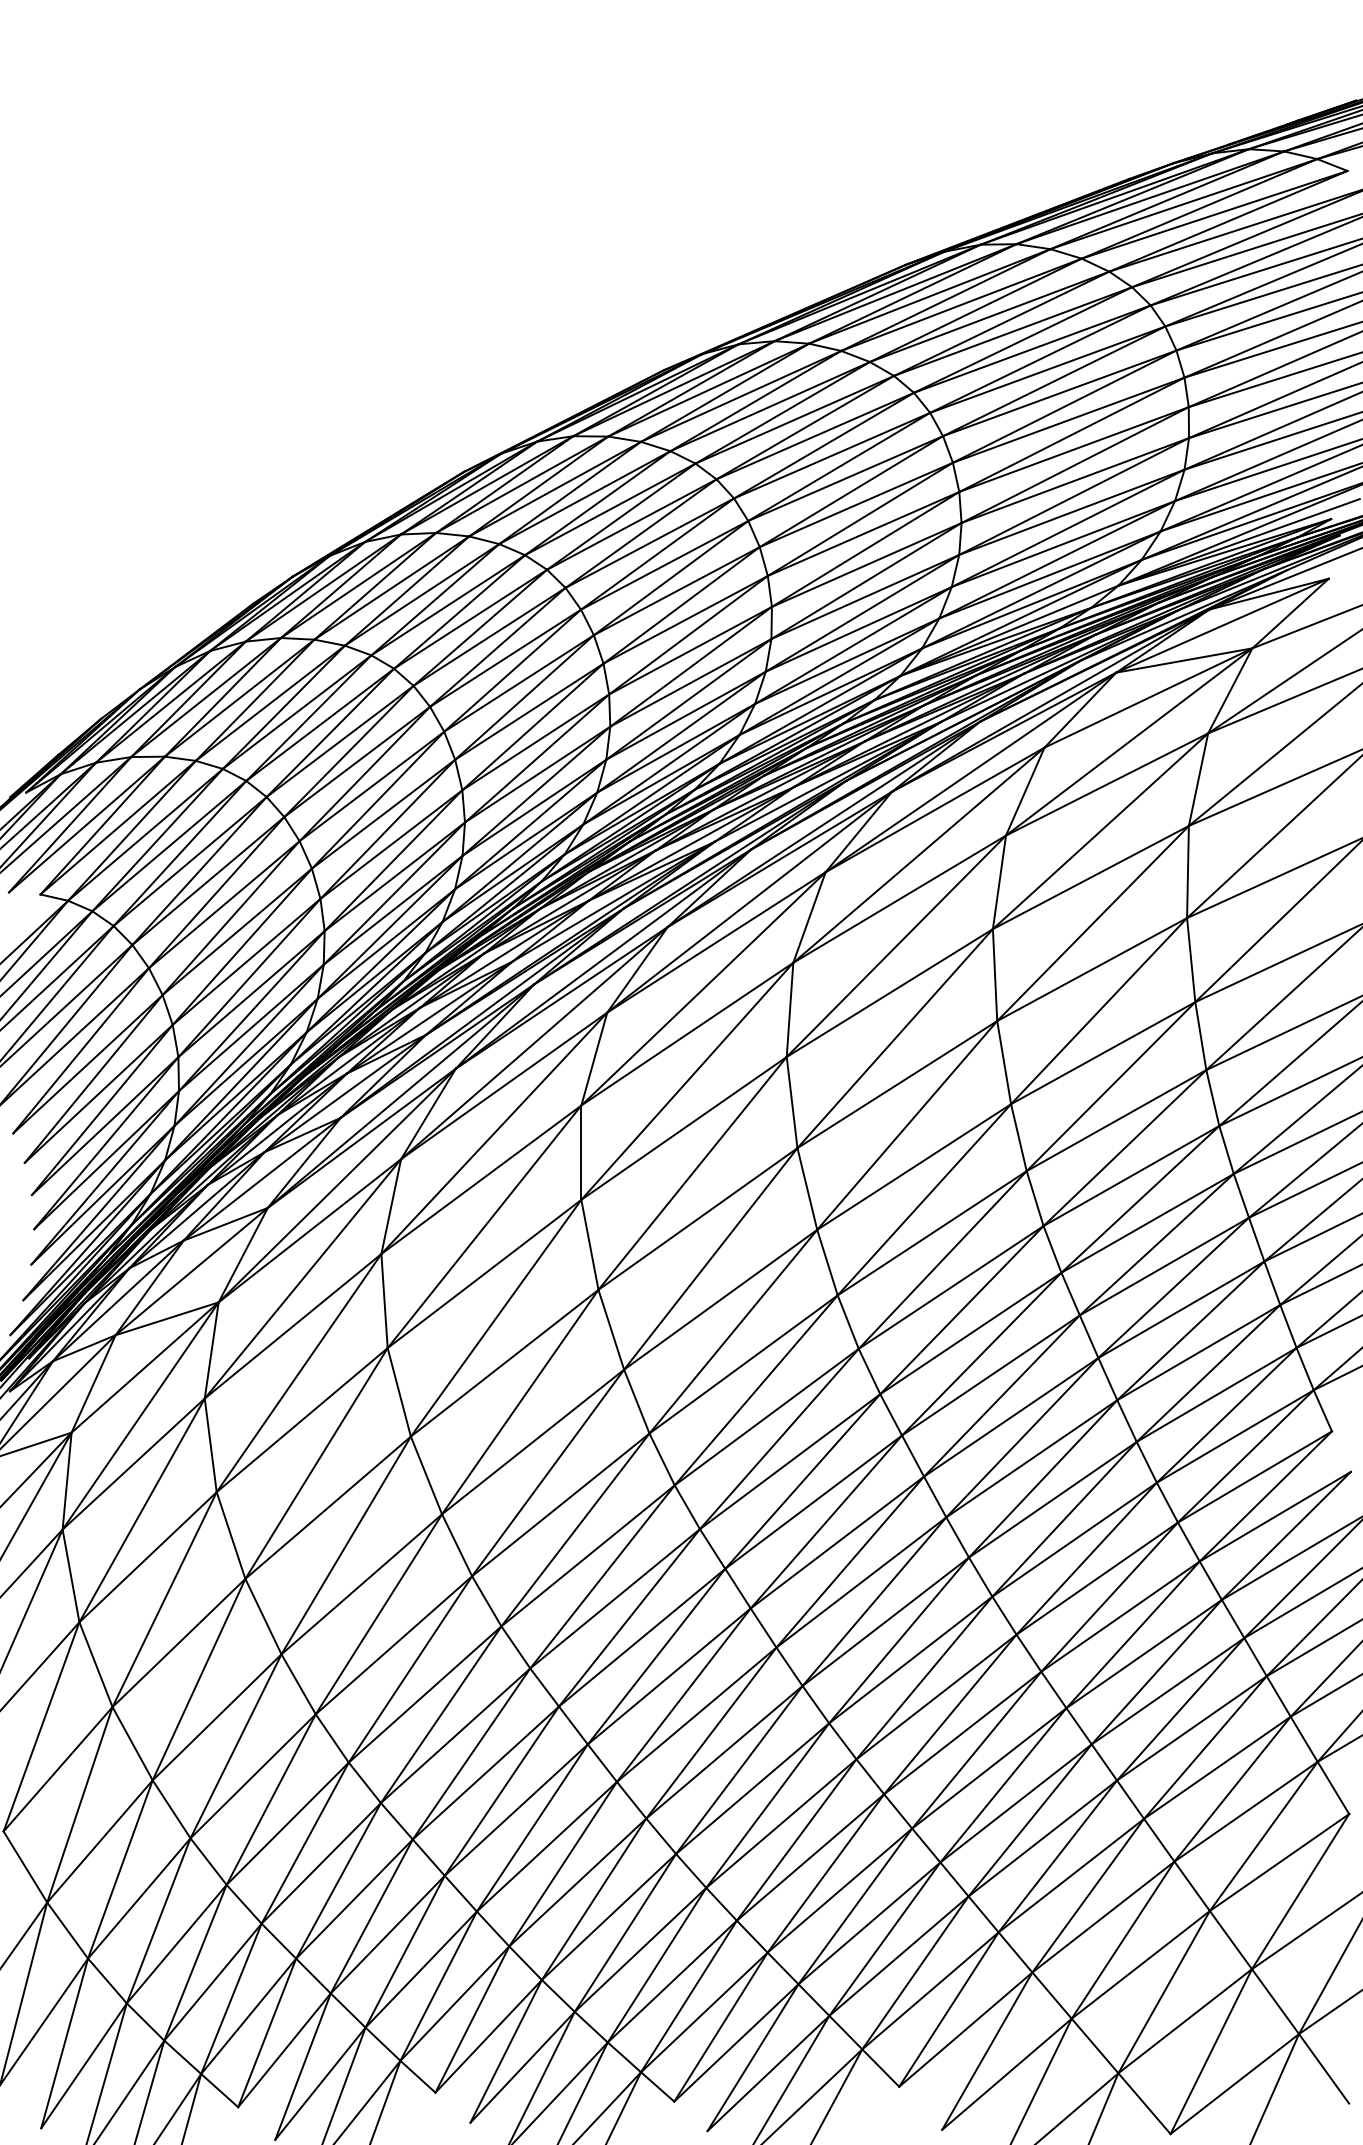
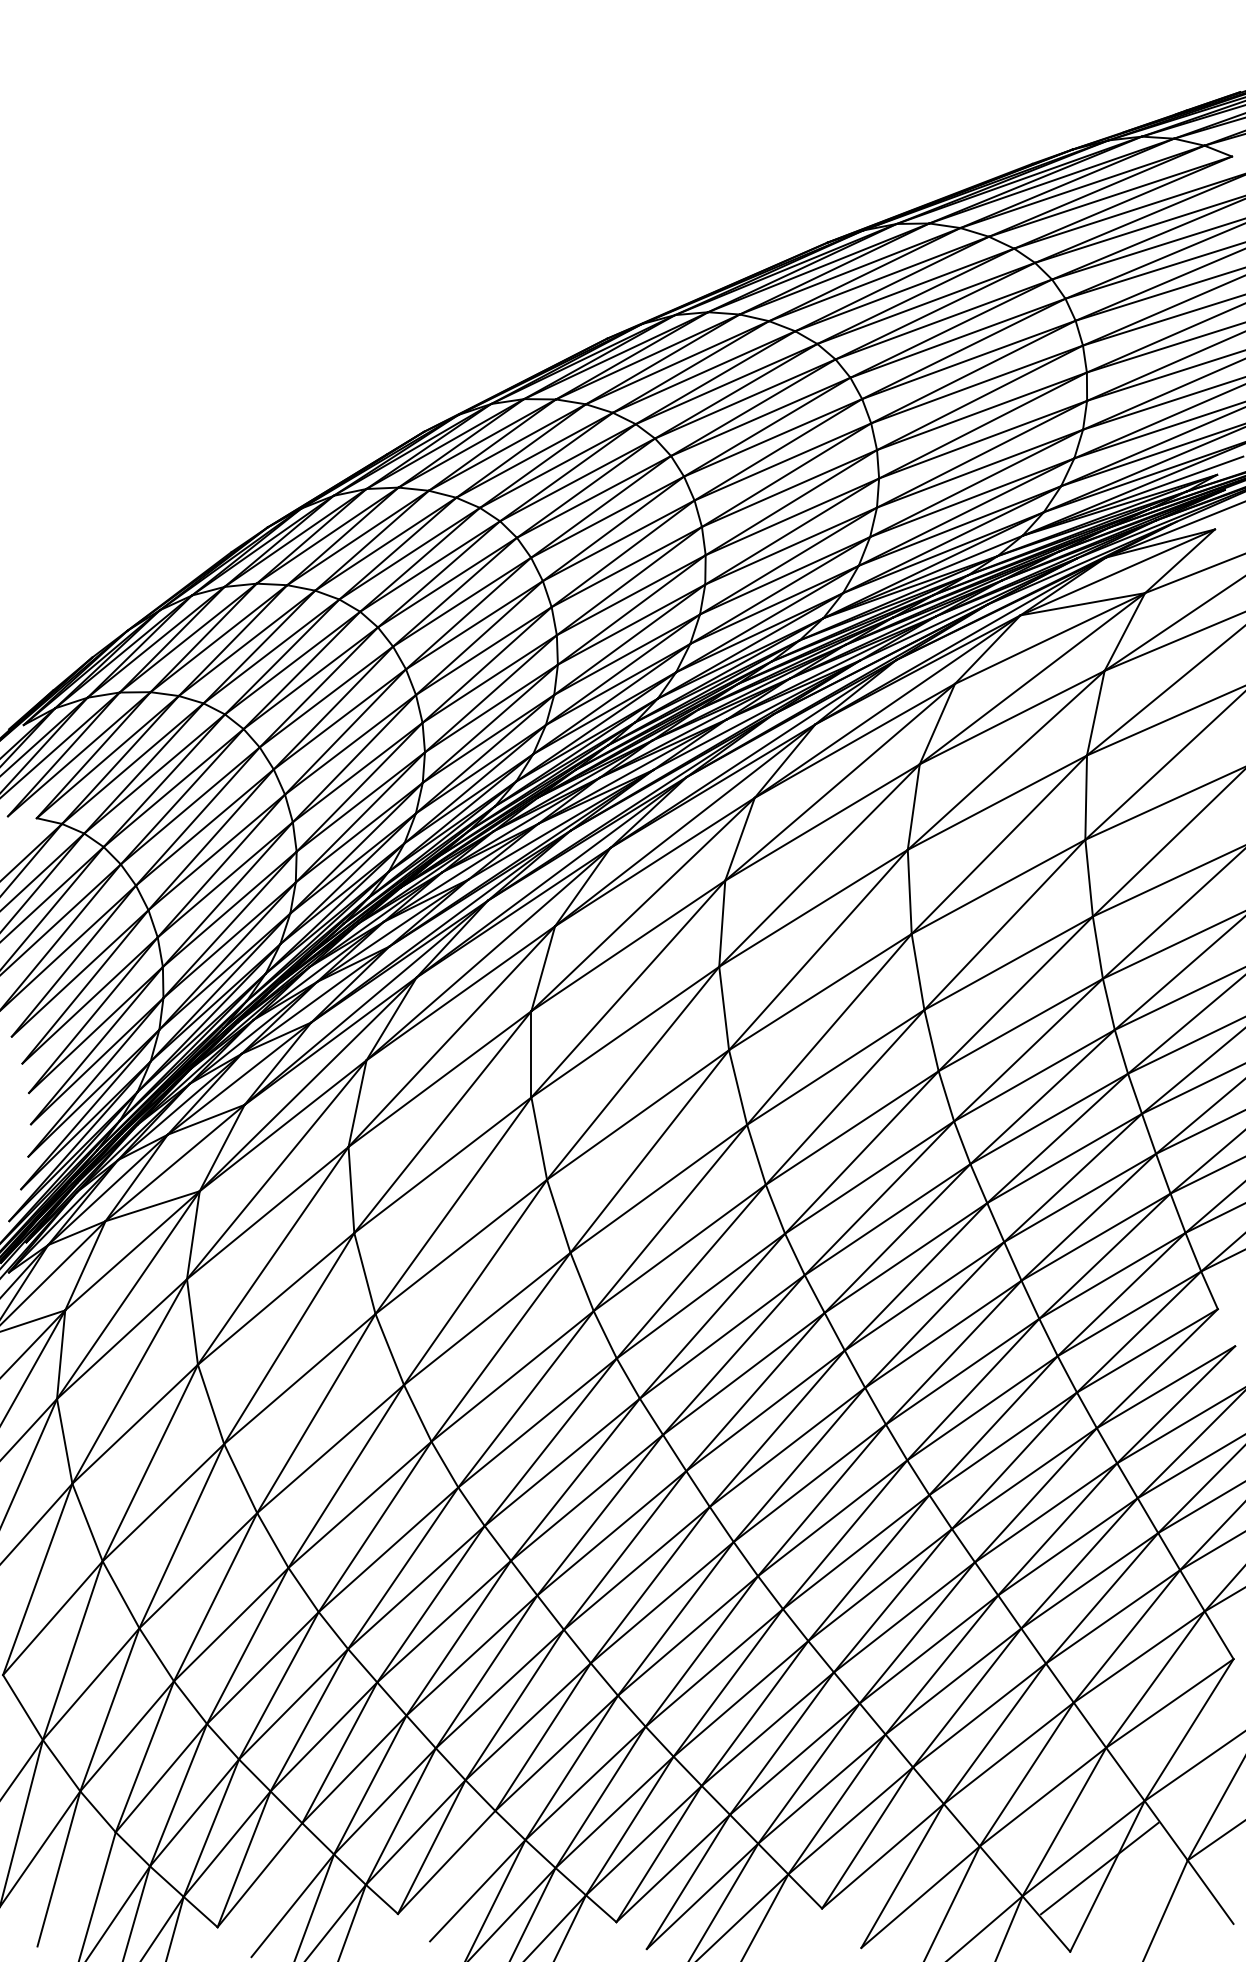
line: (505, 2051) -> (462, 1876), removed
line: (83, 2065) -> (76, 1889), removed
line: (302, 2066) -> (276, 1890), removed
line: (1234, 2084) -> (1099, 1868), moved

